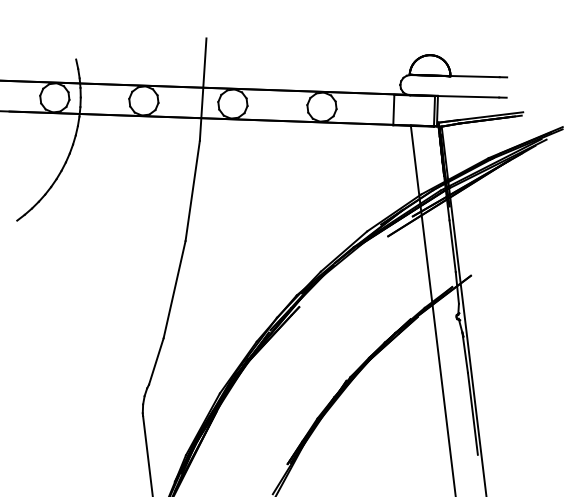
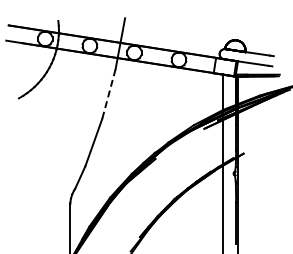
line: (191, 191) -> (108, 94), solid -> dashed

